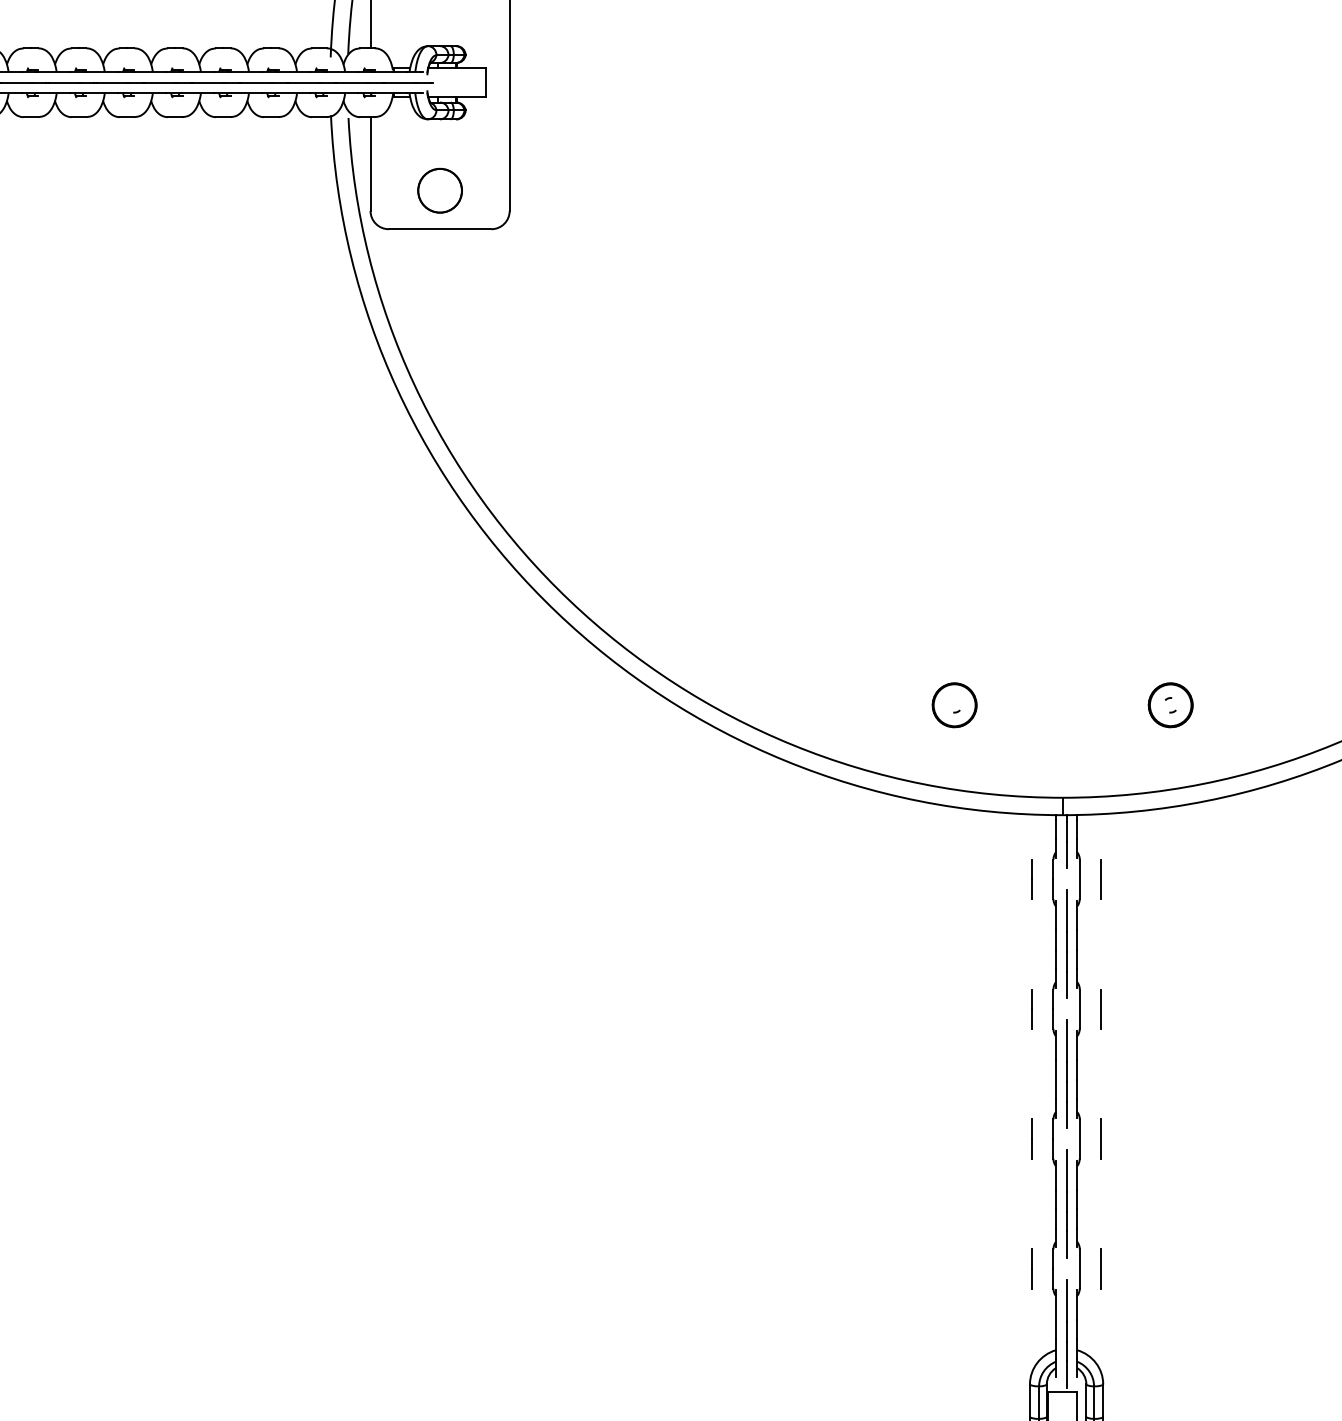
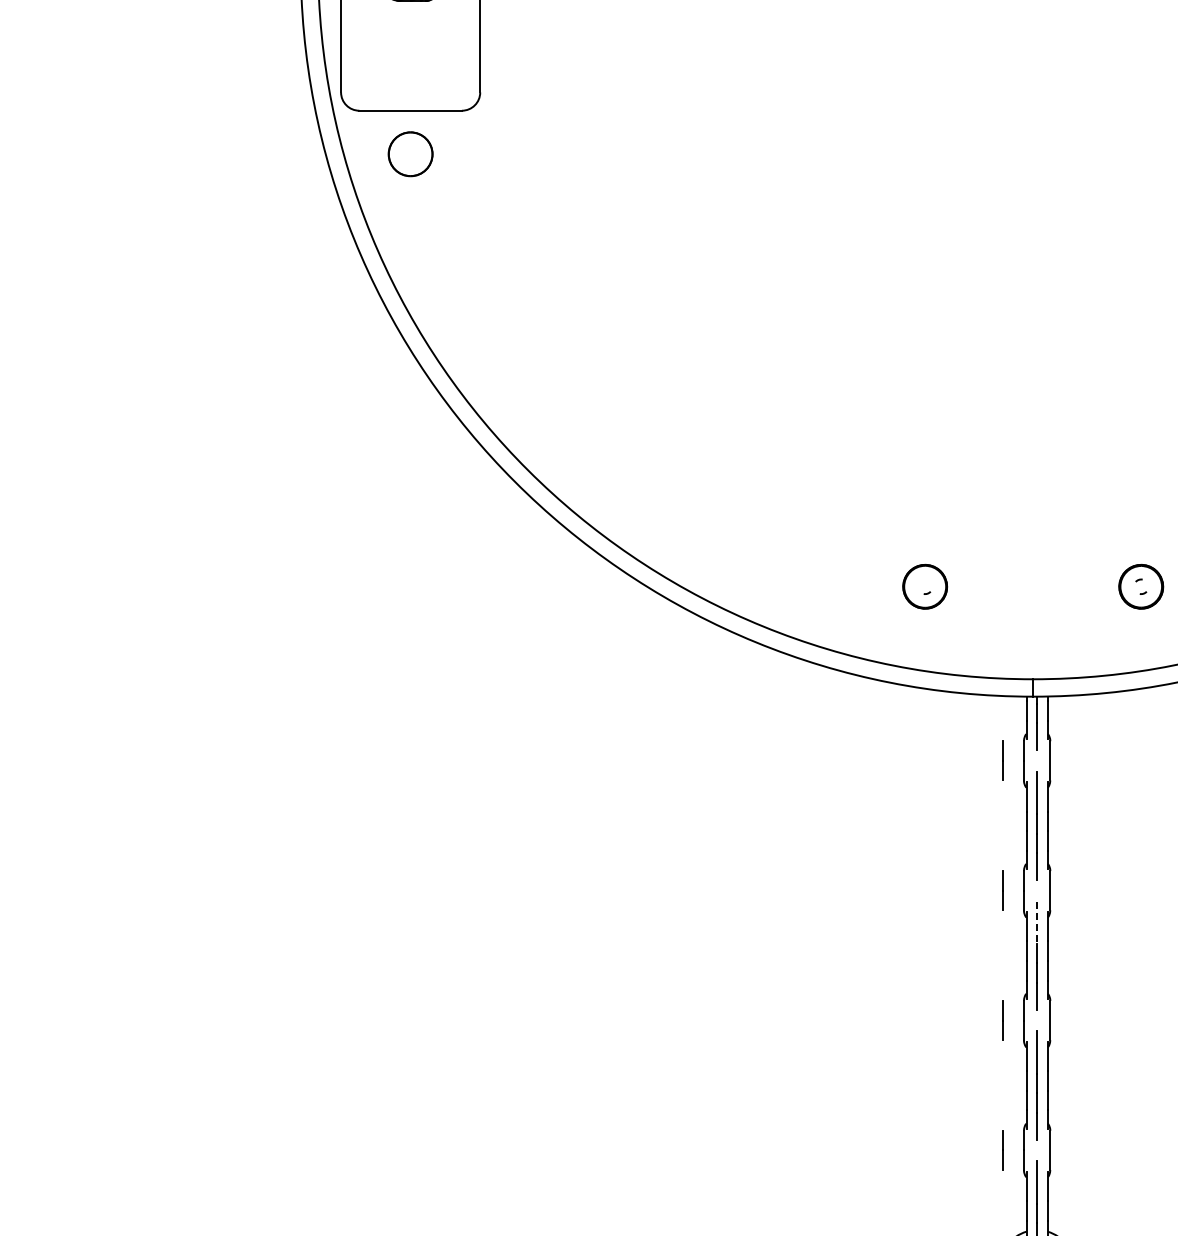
part: (439, 190) -> (410, 154), moved
line: (1101, 878) -> (1072, 760), removed
line: (1101, 1008) -> (1072, 890), removed
line: (1066, 1041) -> (1037, 923), solid -> dashed
line: (1100, 1138) -> (1071, 1020), removed
line: (1101, 1268) -> (1072, 1150), removed

